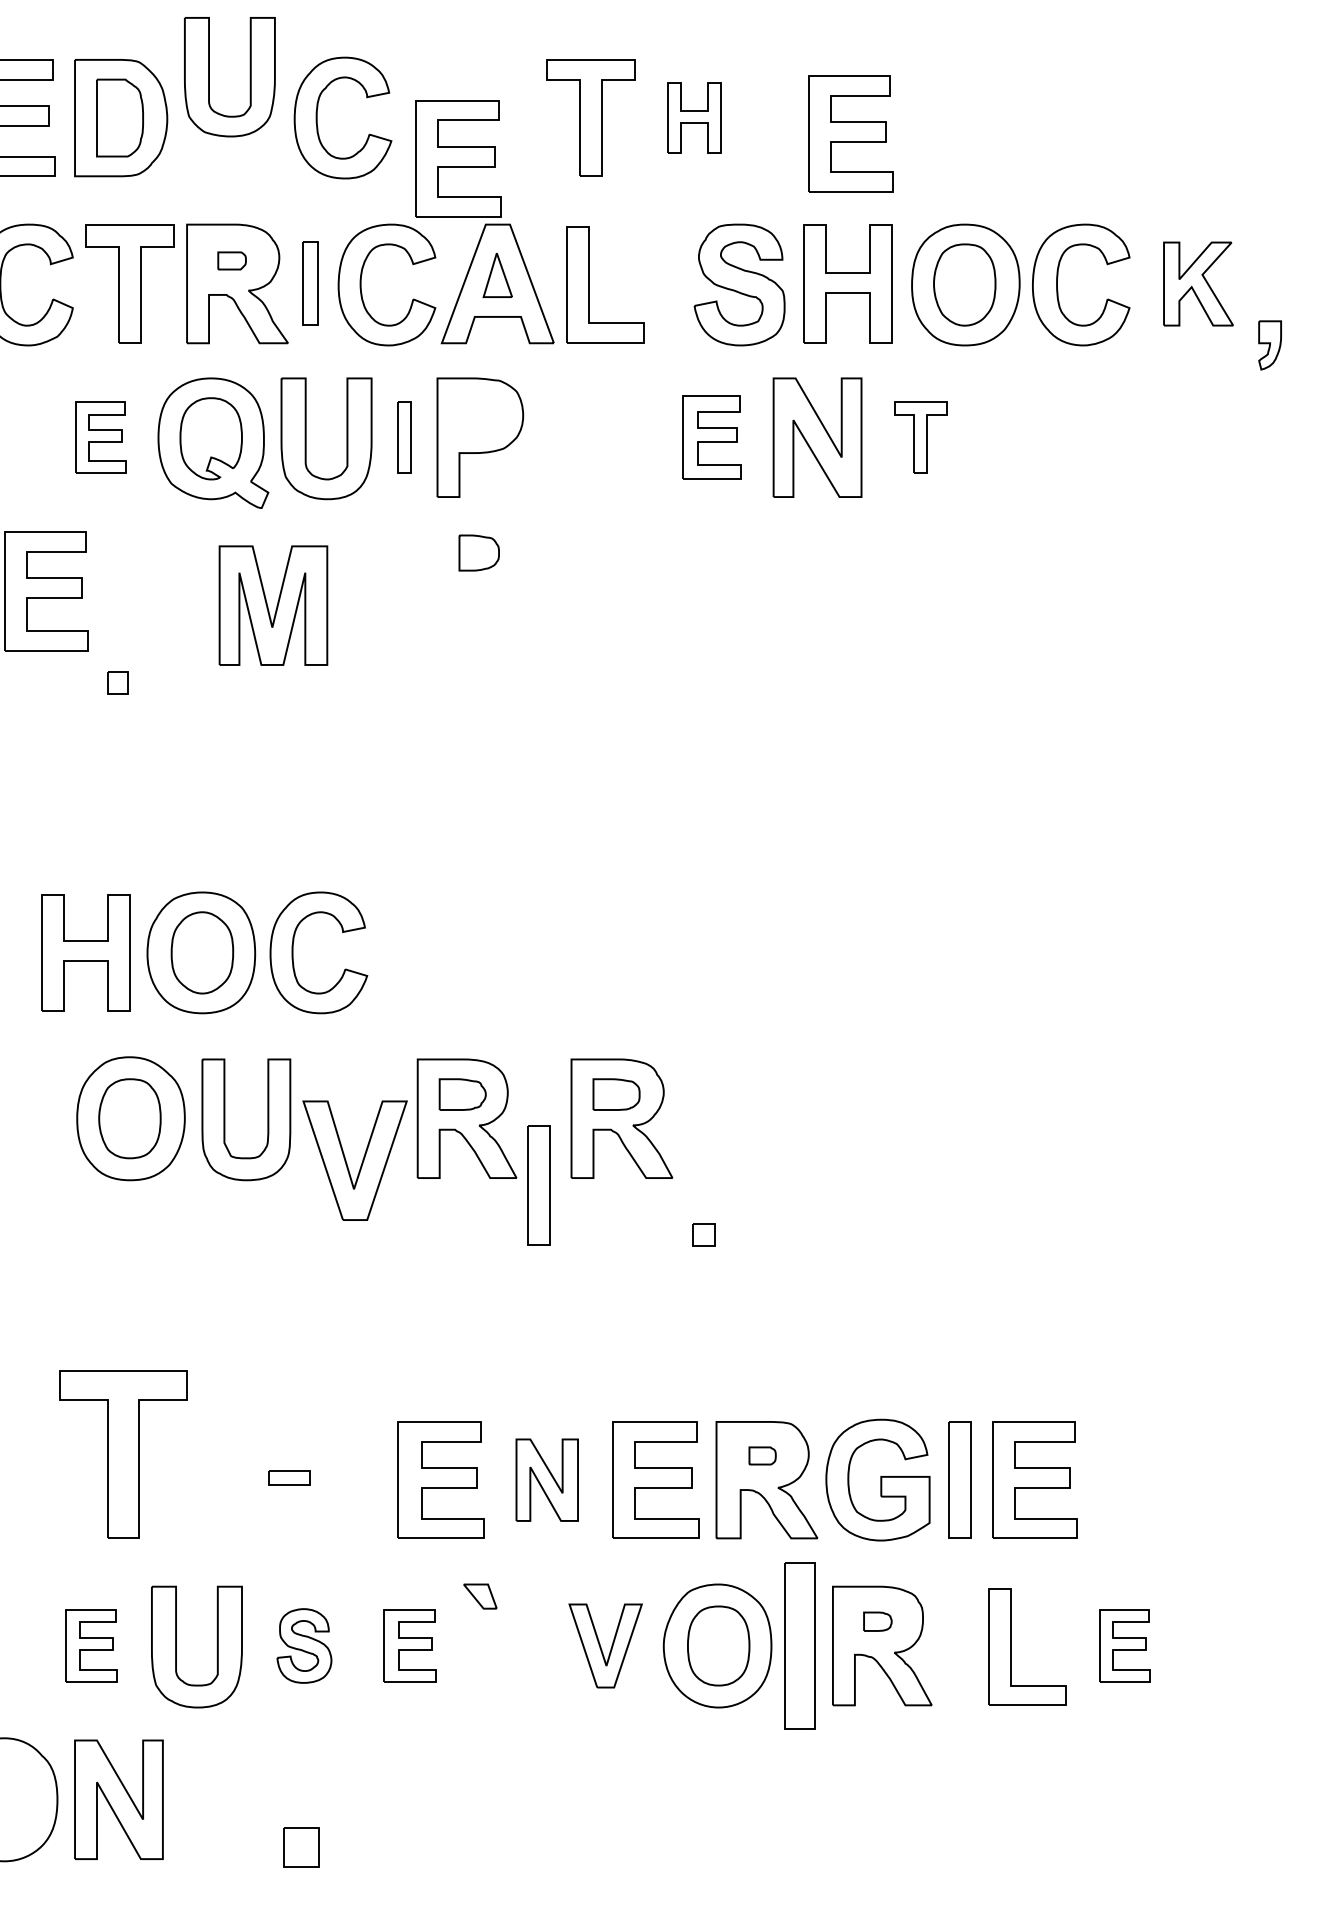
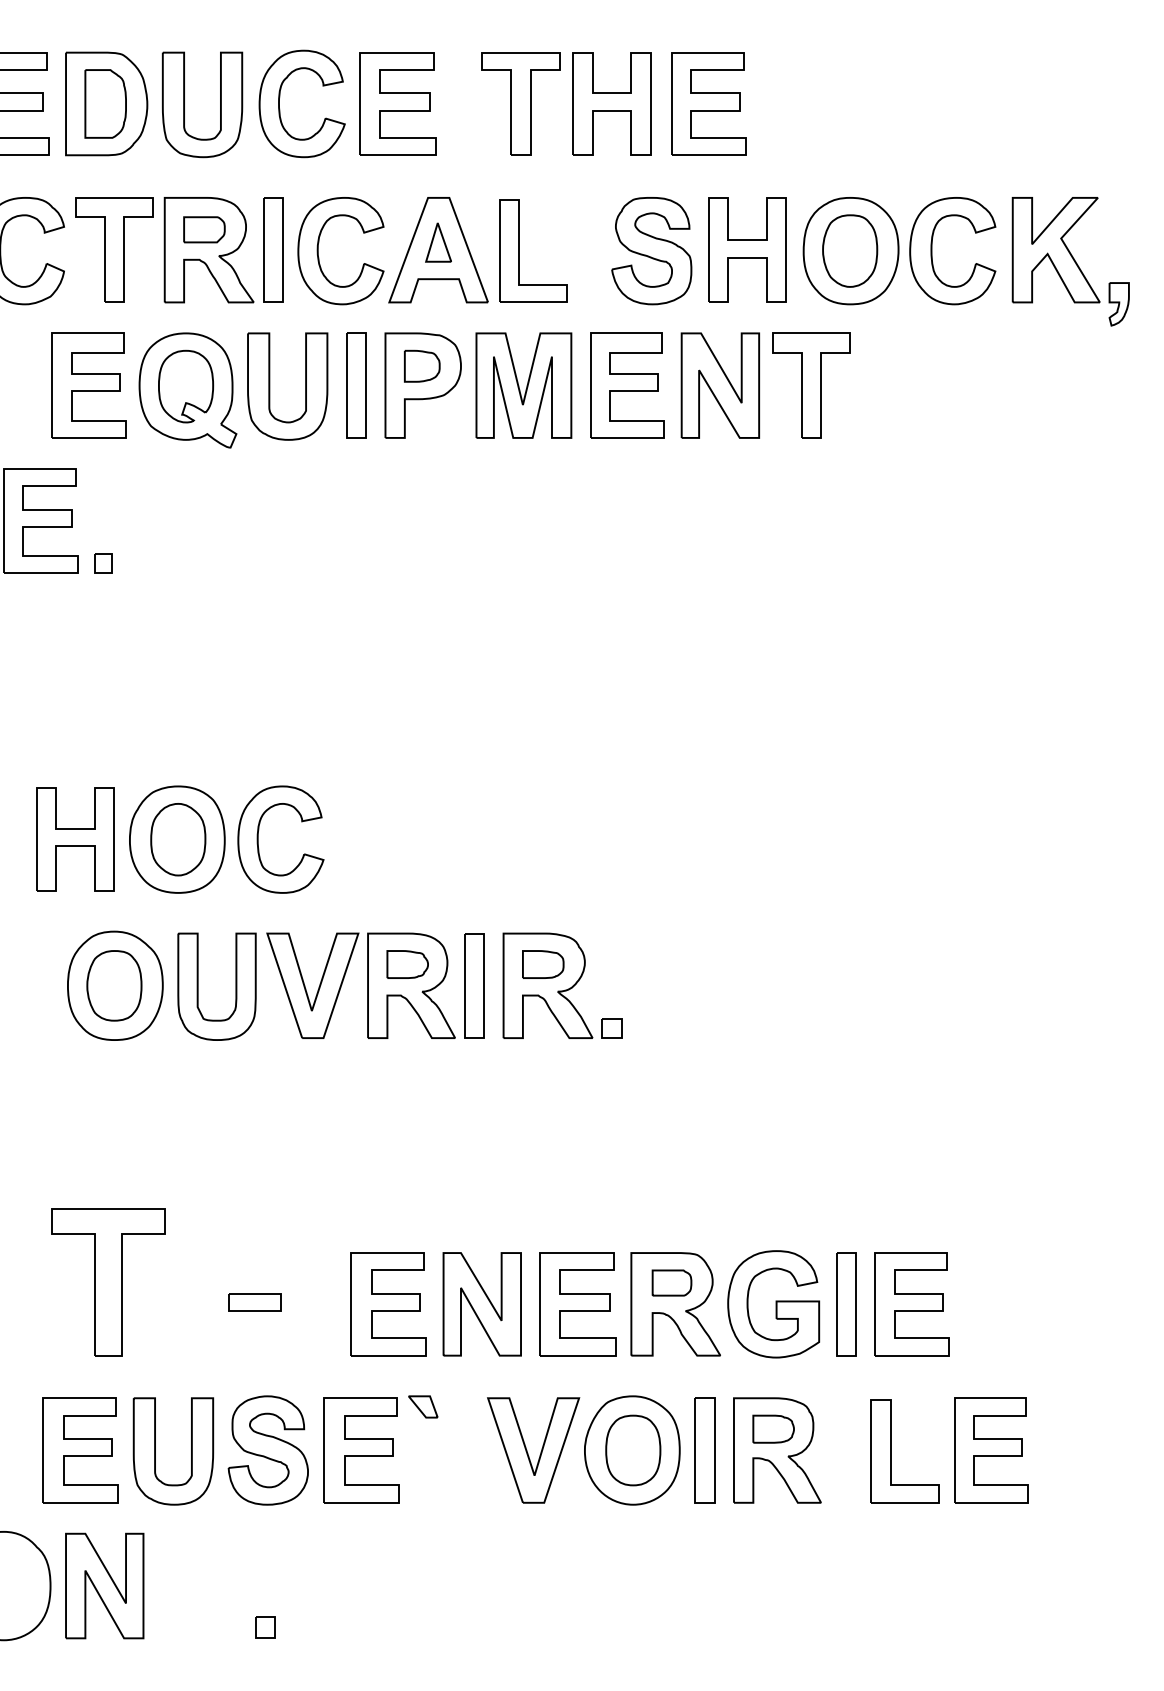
part: (209, 76) -> (184, 104), moved
part: (693, 117) -> (611, 103), size x1.67
part: (850, 133) -> (708, 103), moved
part: (457, 158) -> (397, 103), moved
part: (232, 260) -> (204, 229), size x1.67
part: (310, 283) -> (273, 249), size x1.43
part: (1197, 284) -> (1055, 250), size x1.43
part: (100, 437) -> (88, 385), size x1.67
part: (404, 437) -> (356, 385), size x1.67
part: (712, 437) -> (627, 385), size x1.43
part: (920, 437) -> (811, 385), size x1.67
part: (479, 552) -> (422, 365), moved
part: (272, 605) -> (523, 385), moved
part: (117, 682) -> (103, 563), moved
part: (361, 1161) -> (318, 986), moved
part: (538, 1185) -> (474, 985), moved
part: (703, 1235) -> (611, 1028), moved
part: (762, 1455) -> (671, 1282), size x1.67
part: (288, 1478) -> (254, 1302), size x1.43
part: (546, 1480) -> (481, 1304), size x1.43
part: (877, 1621) -> (773, 1428), size x1.67
part: (91, 1645) -> (80, 1450), size x1.67
part: (303, 1645) -> (267, 1450), size x1.67
part: (410, 1645) -> (361, 1450), size x1.67
part: (605, 1645) -> (533, 1450), size x1.43
part: (799, 1645) -> (704, 1450), size x0.71
part: (1125, 1645) -> (991, 1450), size x1.67
part: (301, 1846) -> (265, 1627), size x0.62

